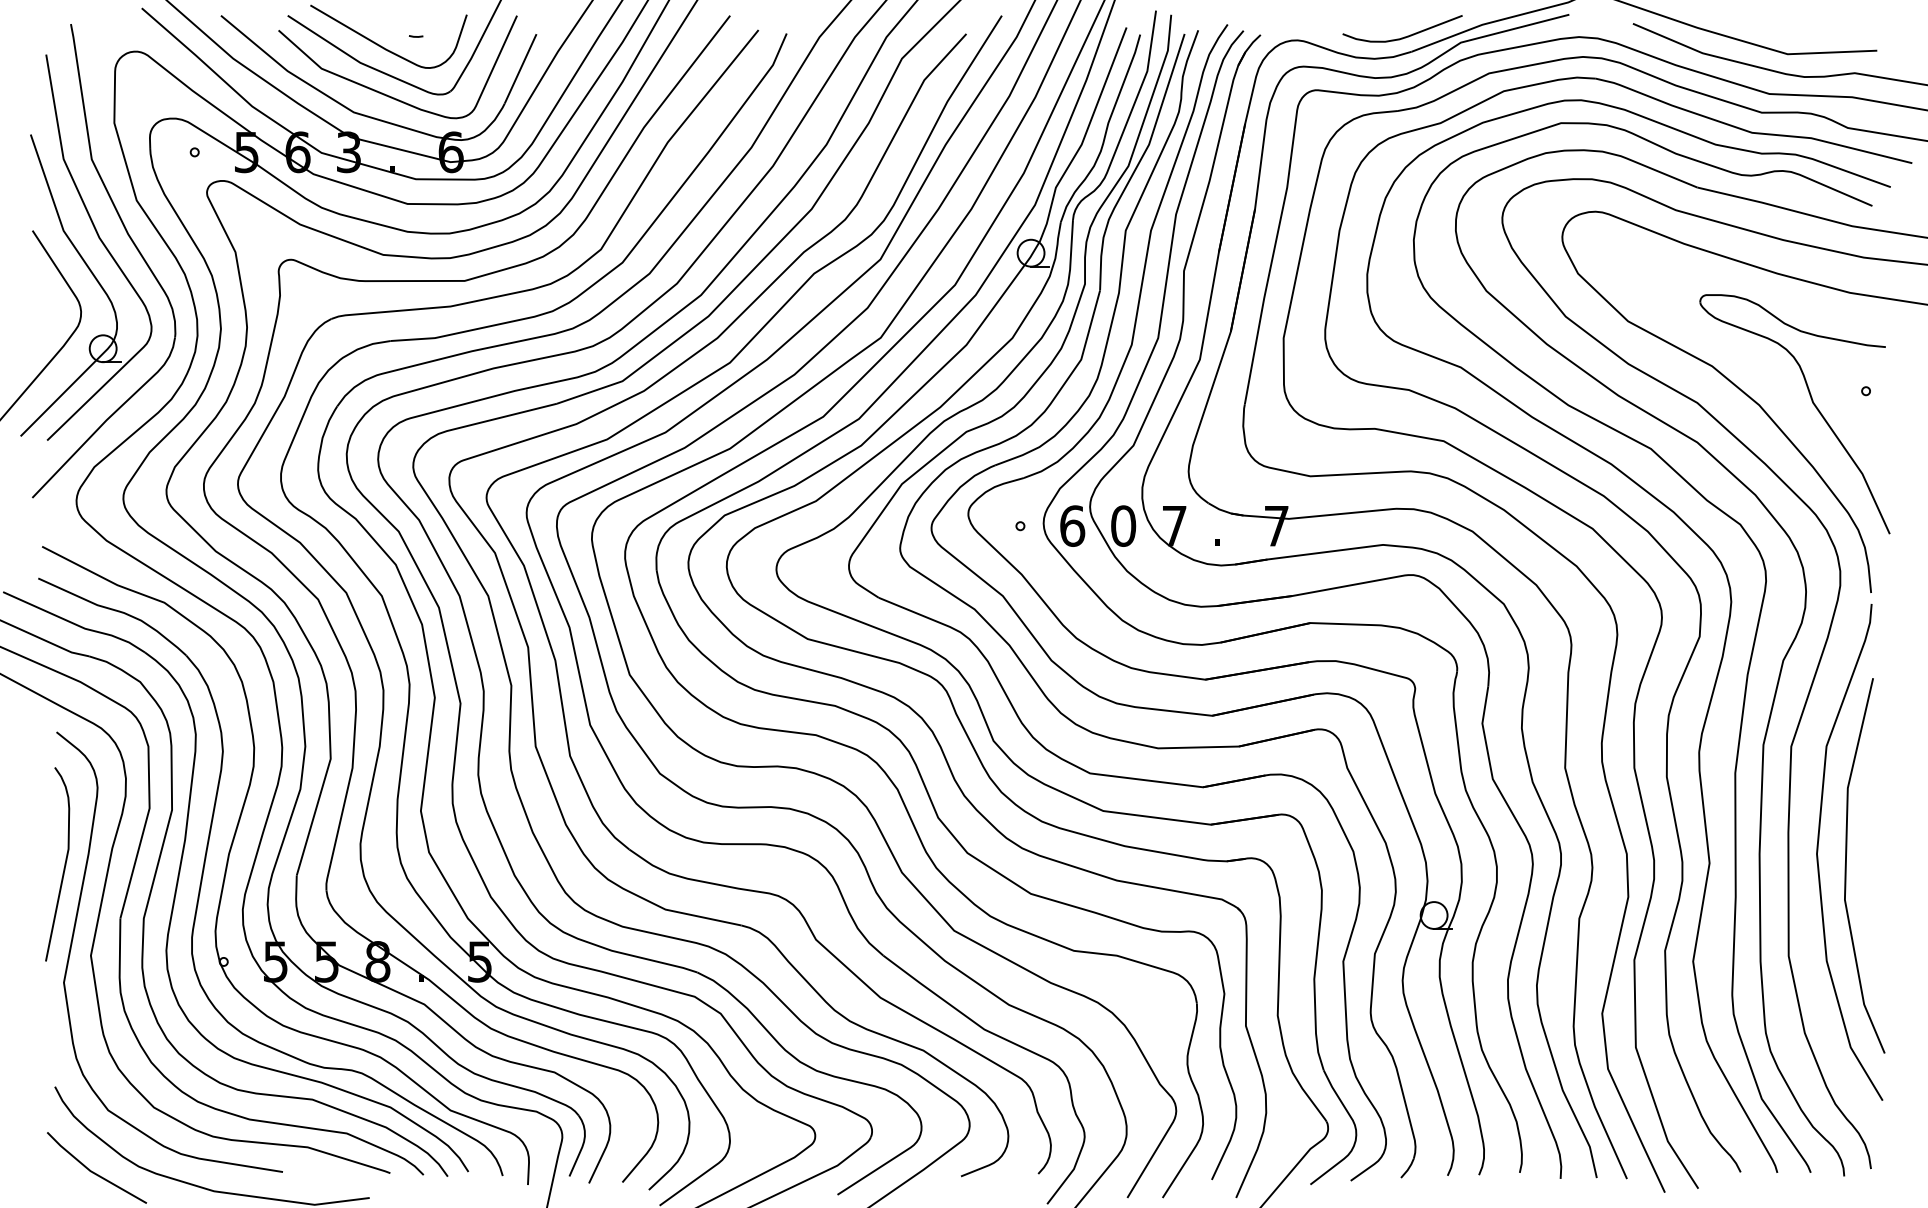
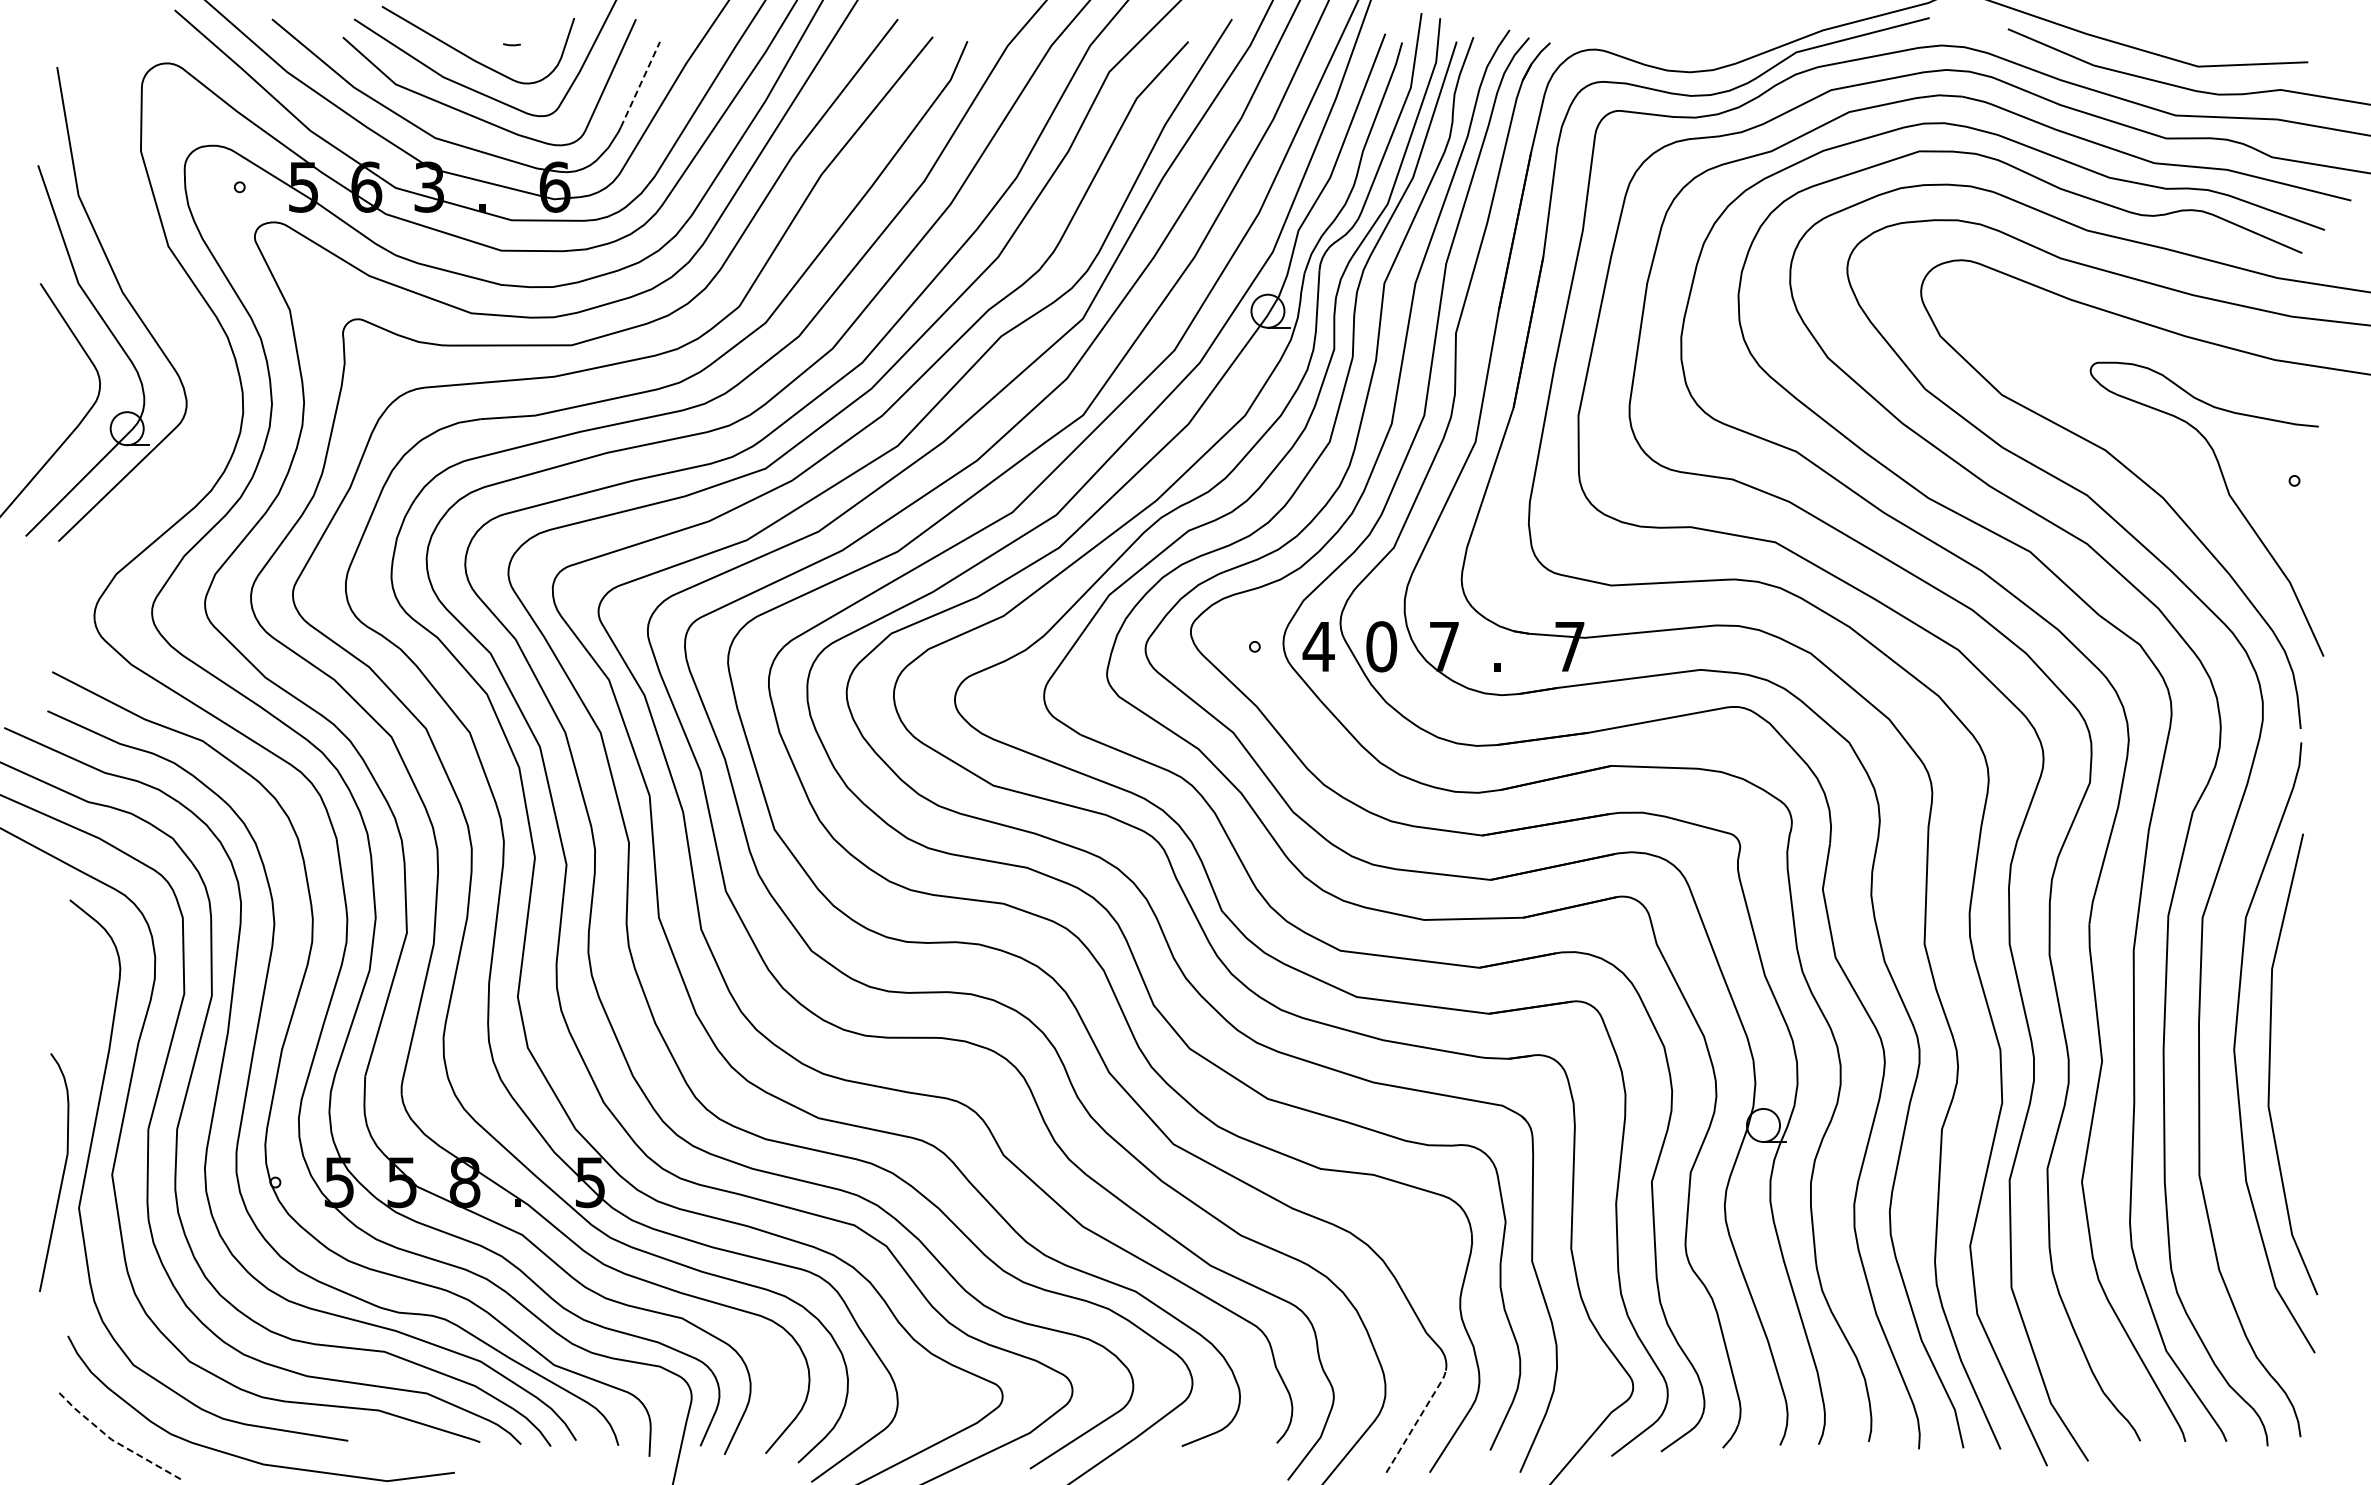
curve: (1405, 36) -> (1728, 44), removed
line: (520, 68) -> (640, 84), solid -> dashed
part: (131, 242) -> (162, 297), removed
text: (1072, 525) -> (1318, 646), 6 -> 4
curve: (64, 865) -> (62, 1173), moved
line: (1152, 1155) -> (1417, 1420), solid -> dashed
line: (92, 1171) -> (113, 1440), solid -> dashed

